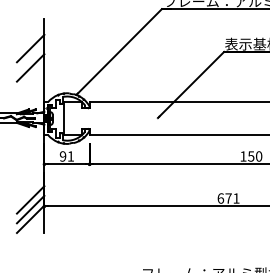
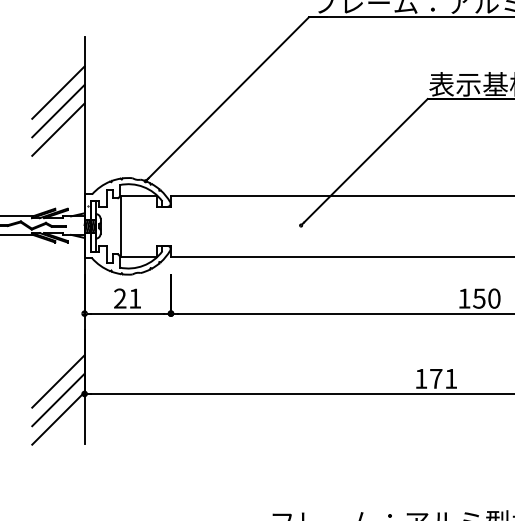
line: (30, 57) -> (58, 109), added
text: (62, 156) -> (119, 298), 91 -> 21
text: (220, 198) -> (420, 378), 671 -> 171

